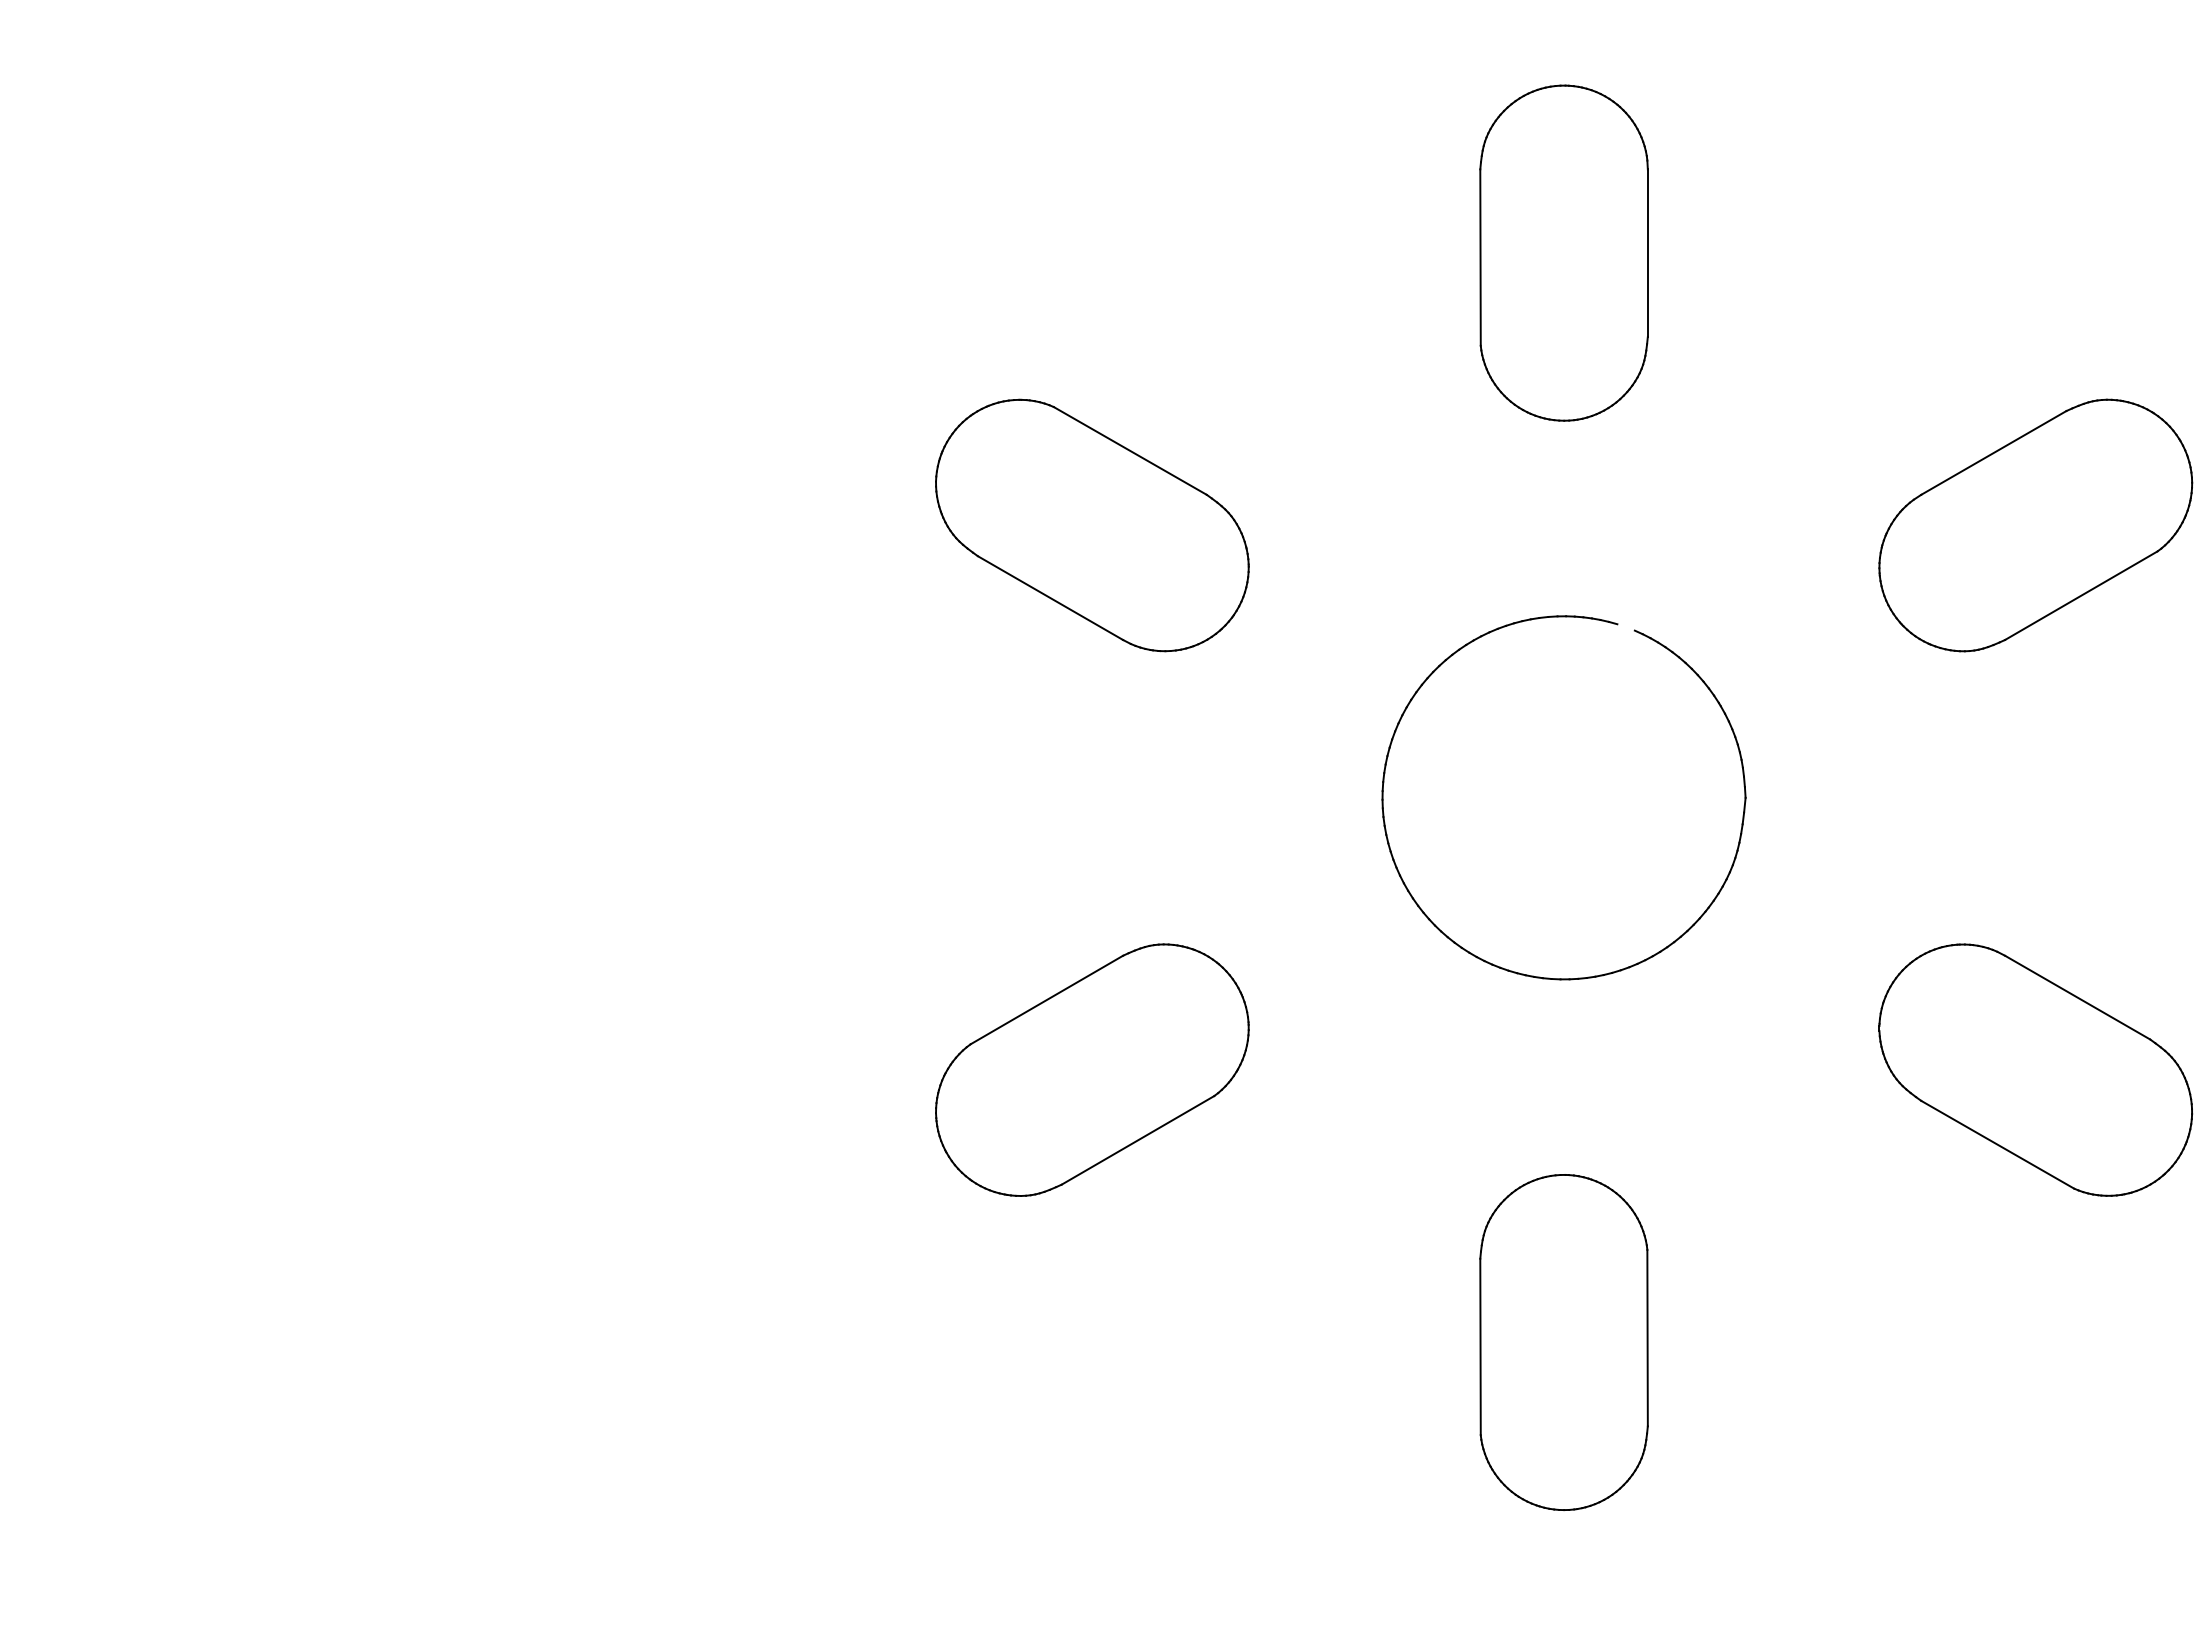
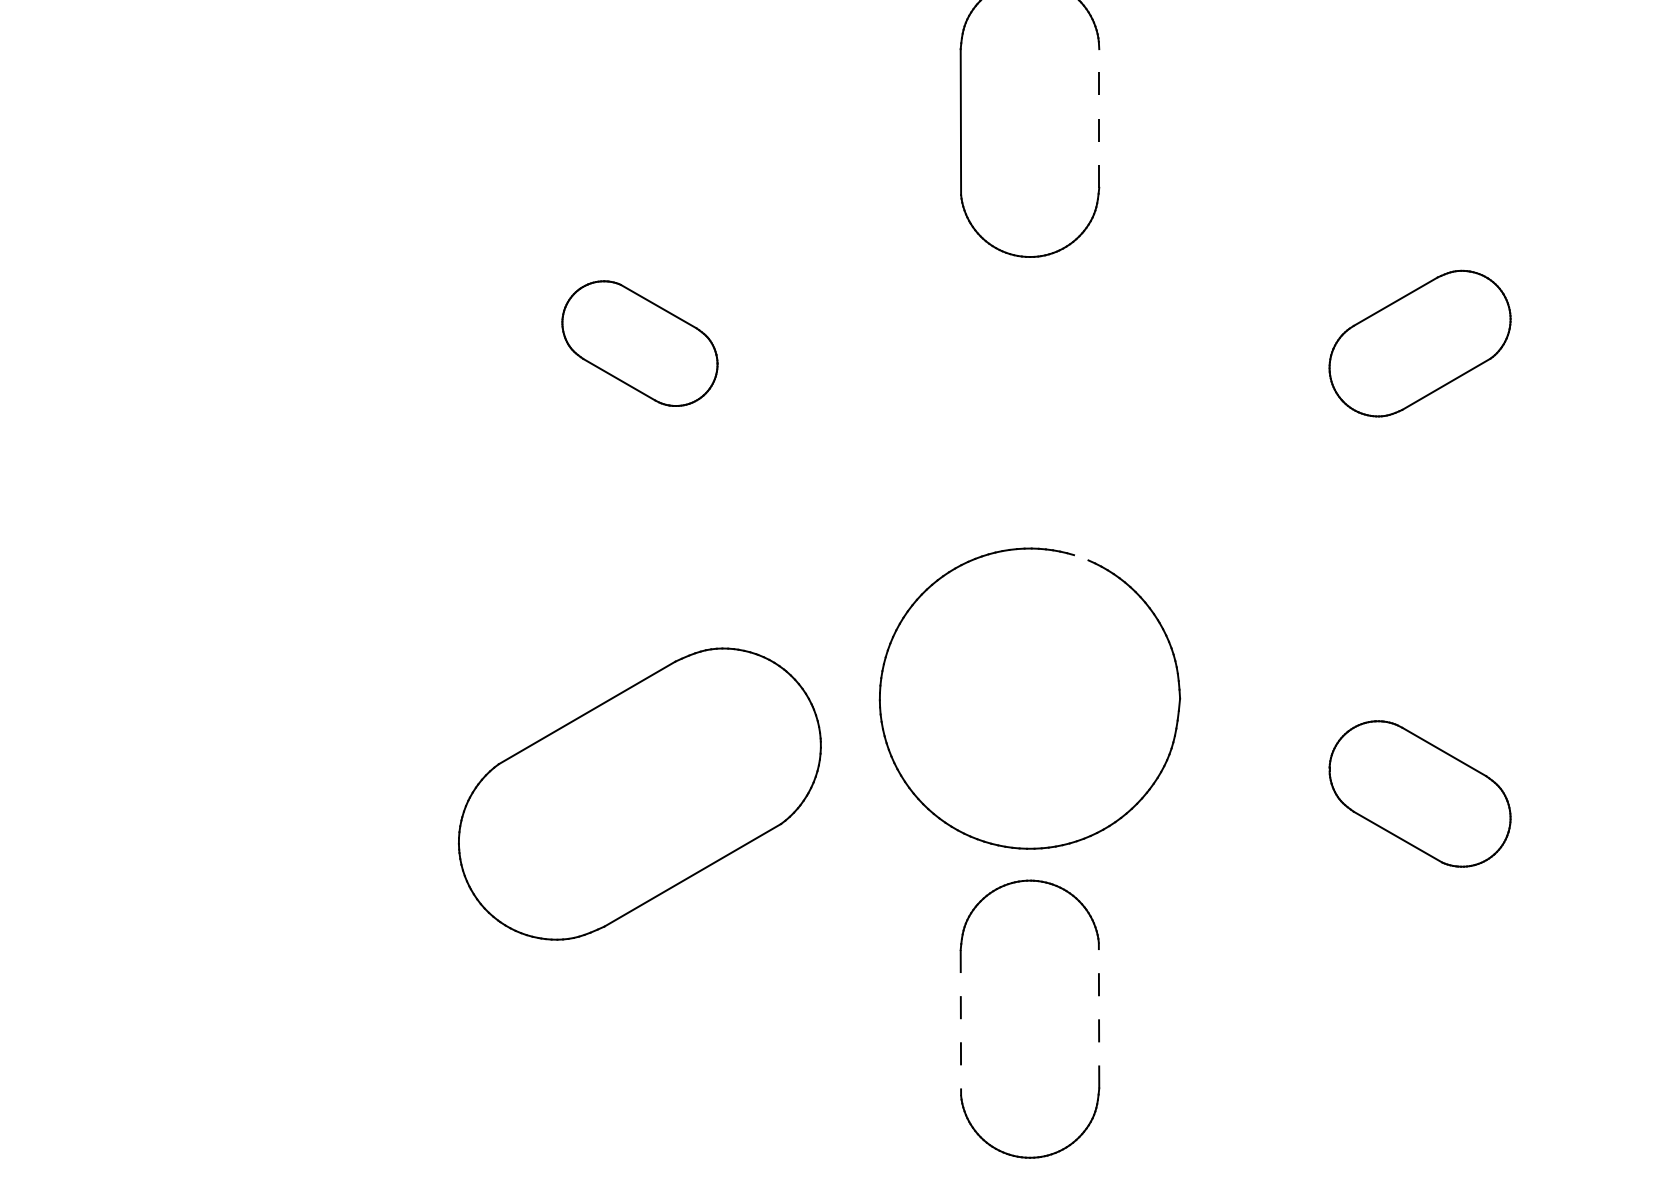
line: (1647, 253) -> (1098, 118), solid -> dashed
part: (1092, 525) -> (640, 343), size x0.6
part: (2035, 525) -> (1419, 343), size x0.7
part: (1399, 724) -> (893, 638), moved
part: (1092, 1069) -> (640, 793), size x1.4
part: (2035, 1069) -> (1419, 793), size x0.7
line: (1647, 1337) -> (1098, 1015), solid -> dashed
line: (1480, 1347) -> (960, 1023), solid -> dashed

